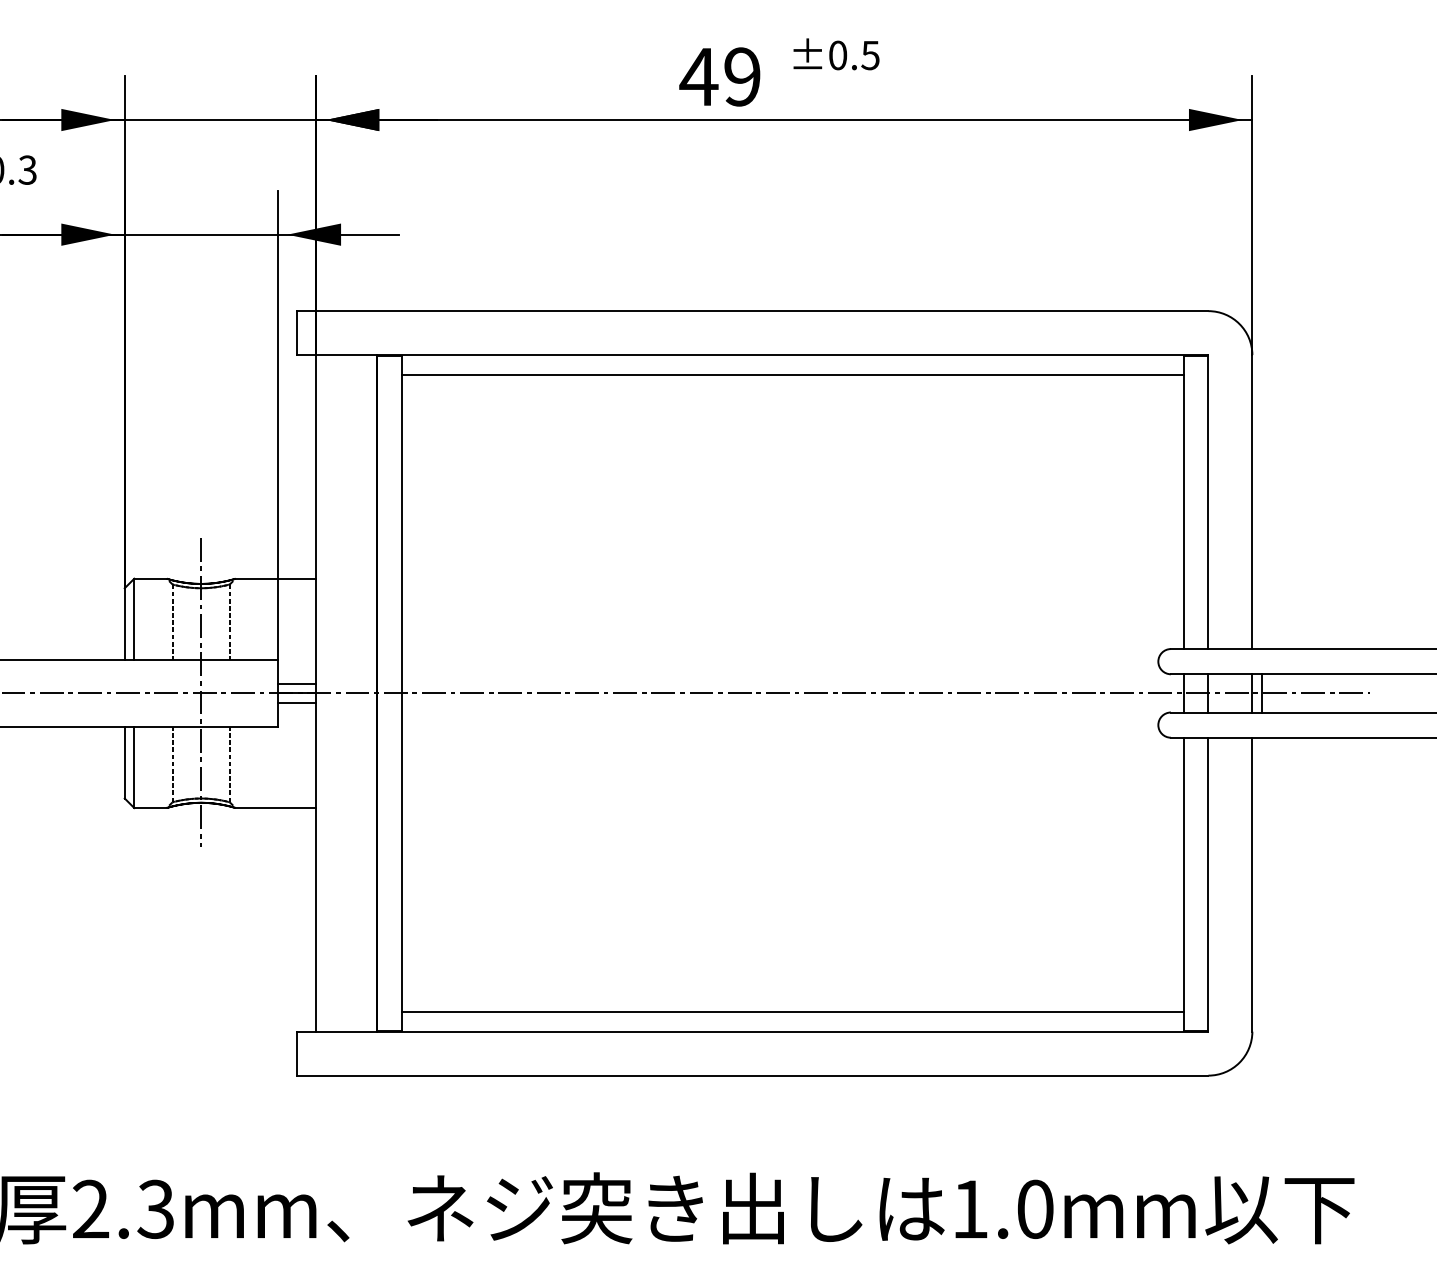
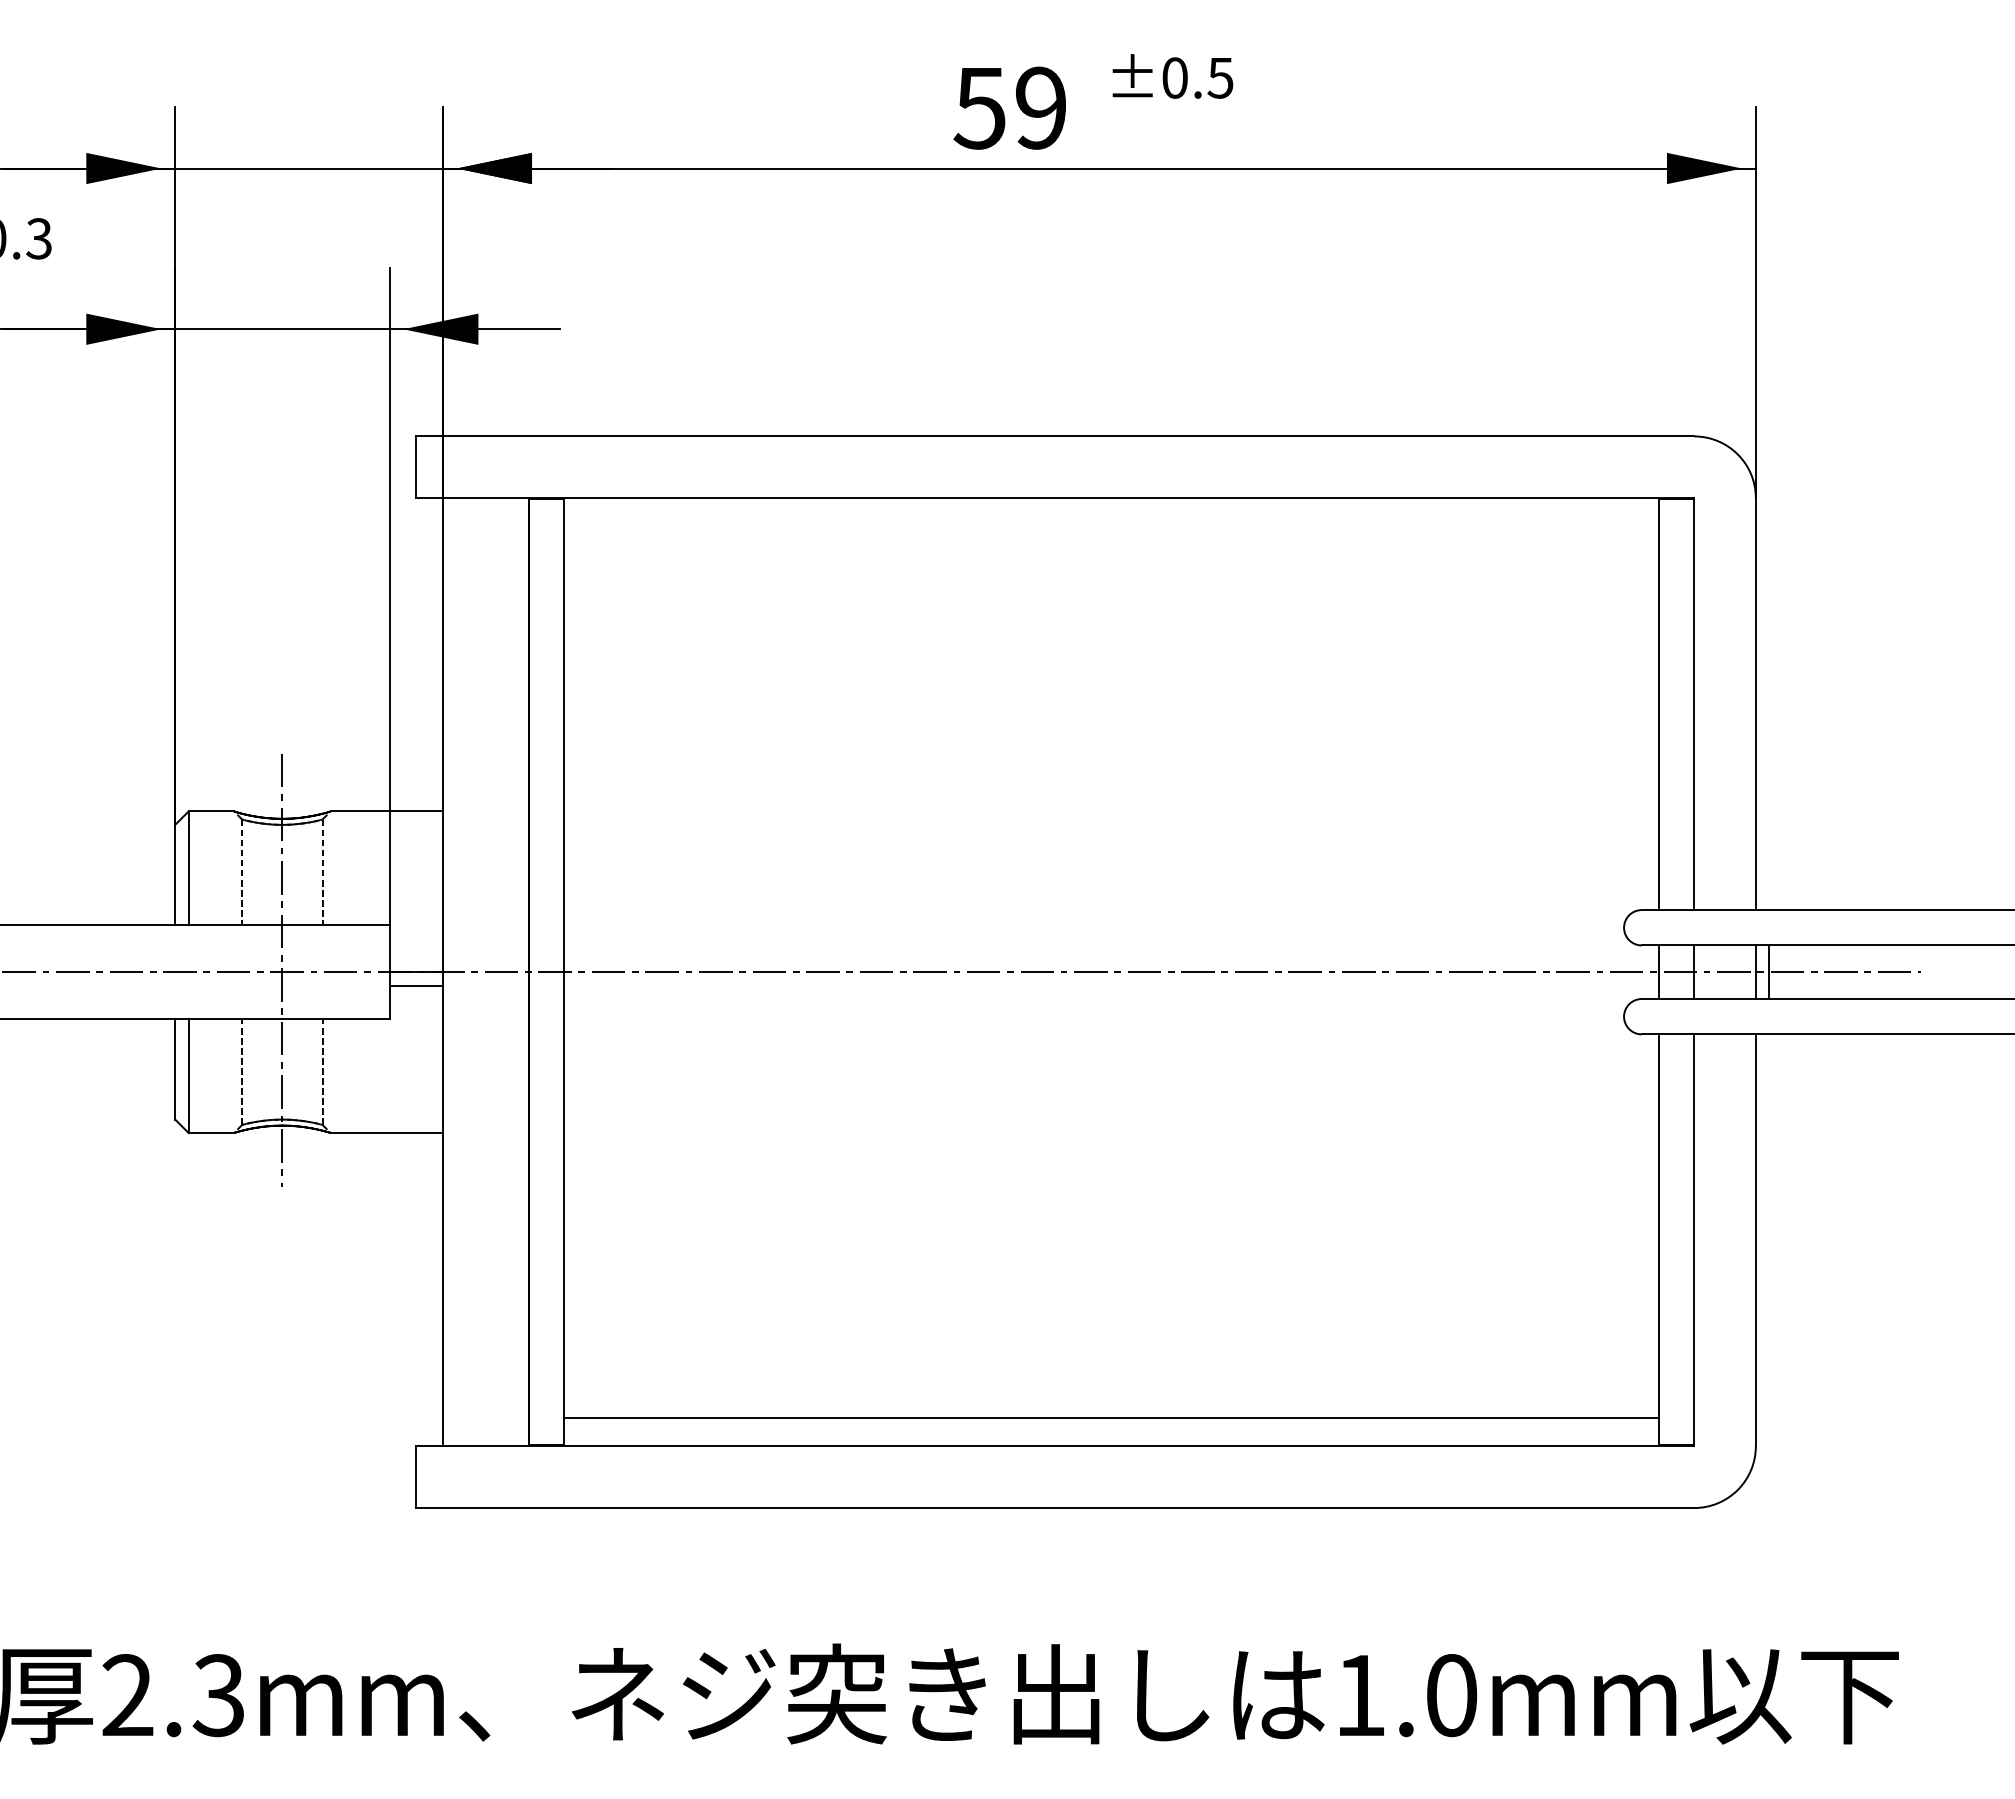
text: (698, 77) -> (979, 108), 49 -> 59
line: (792, 375) -> (1111, 526), removed
line: (296, 683) -> (416, 958), removed

